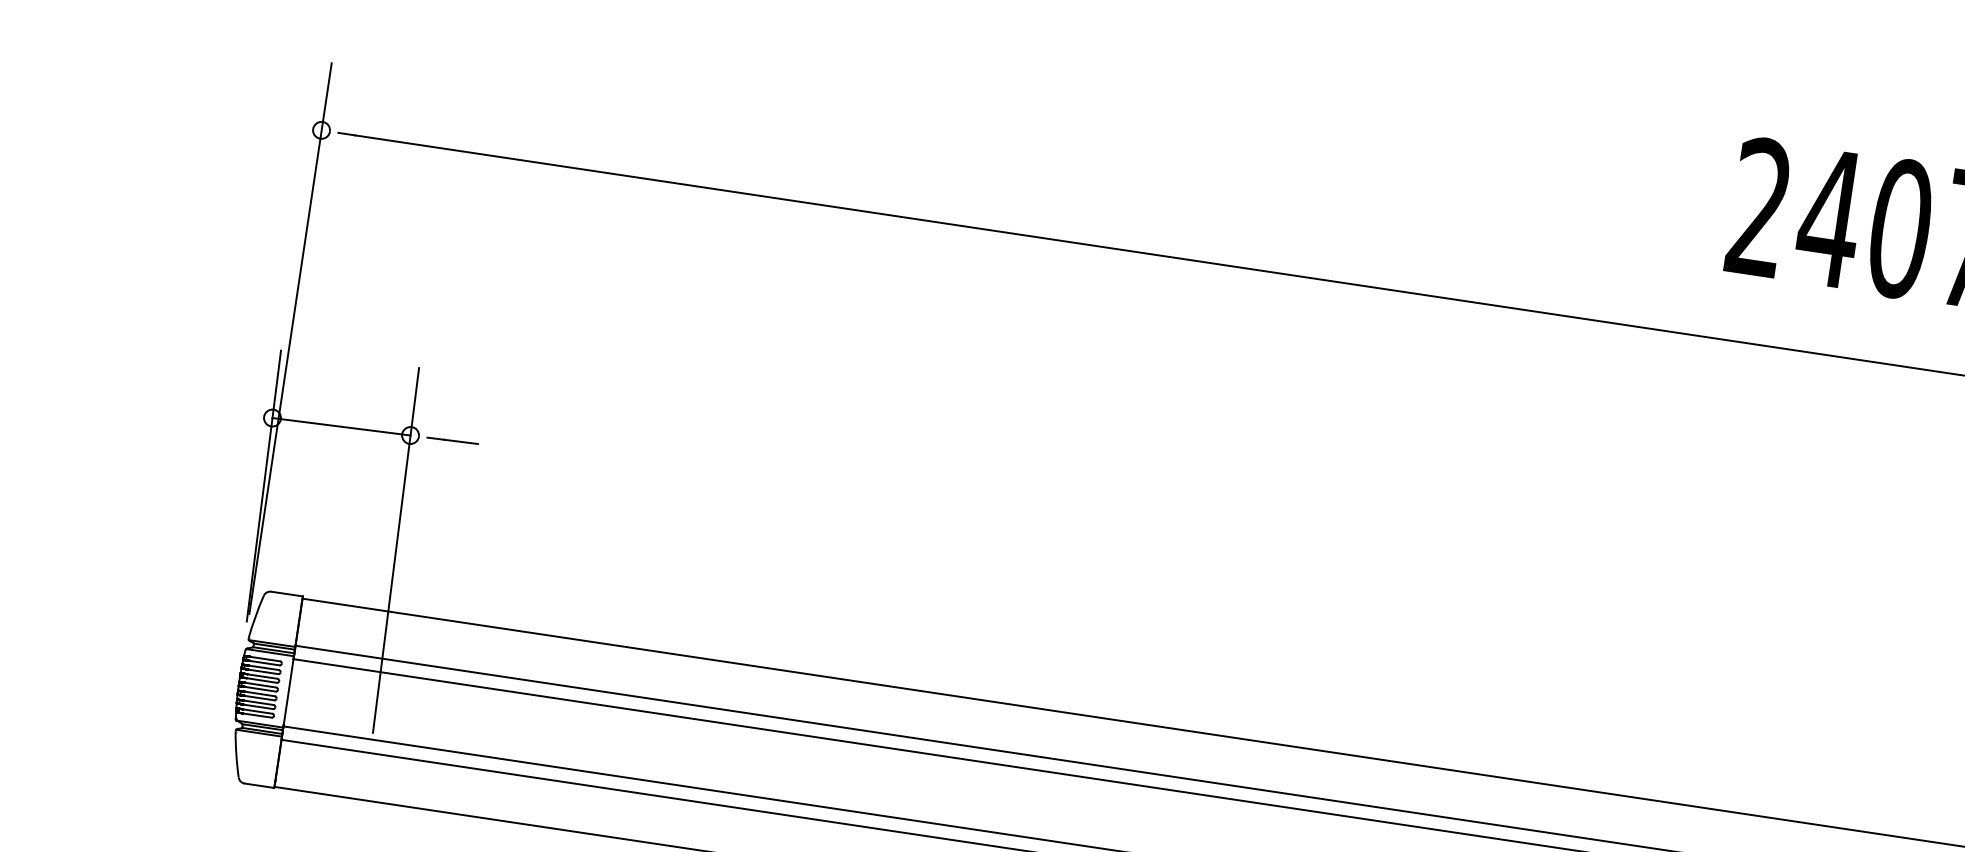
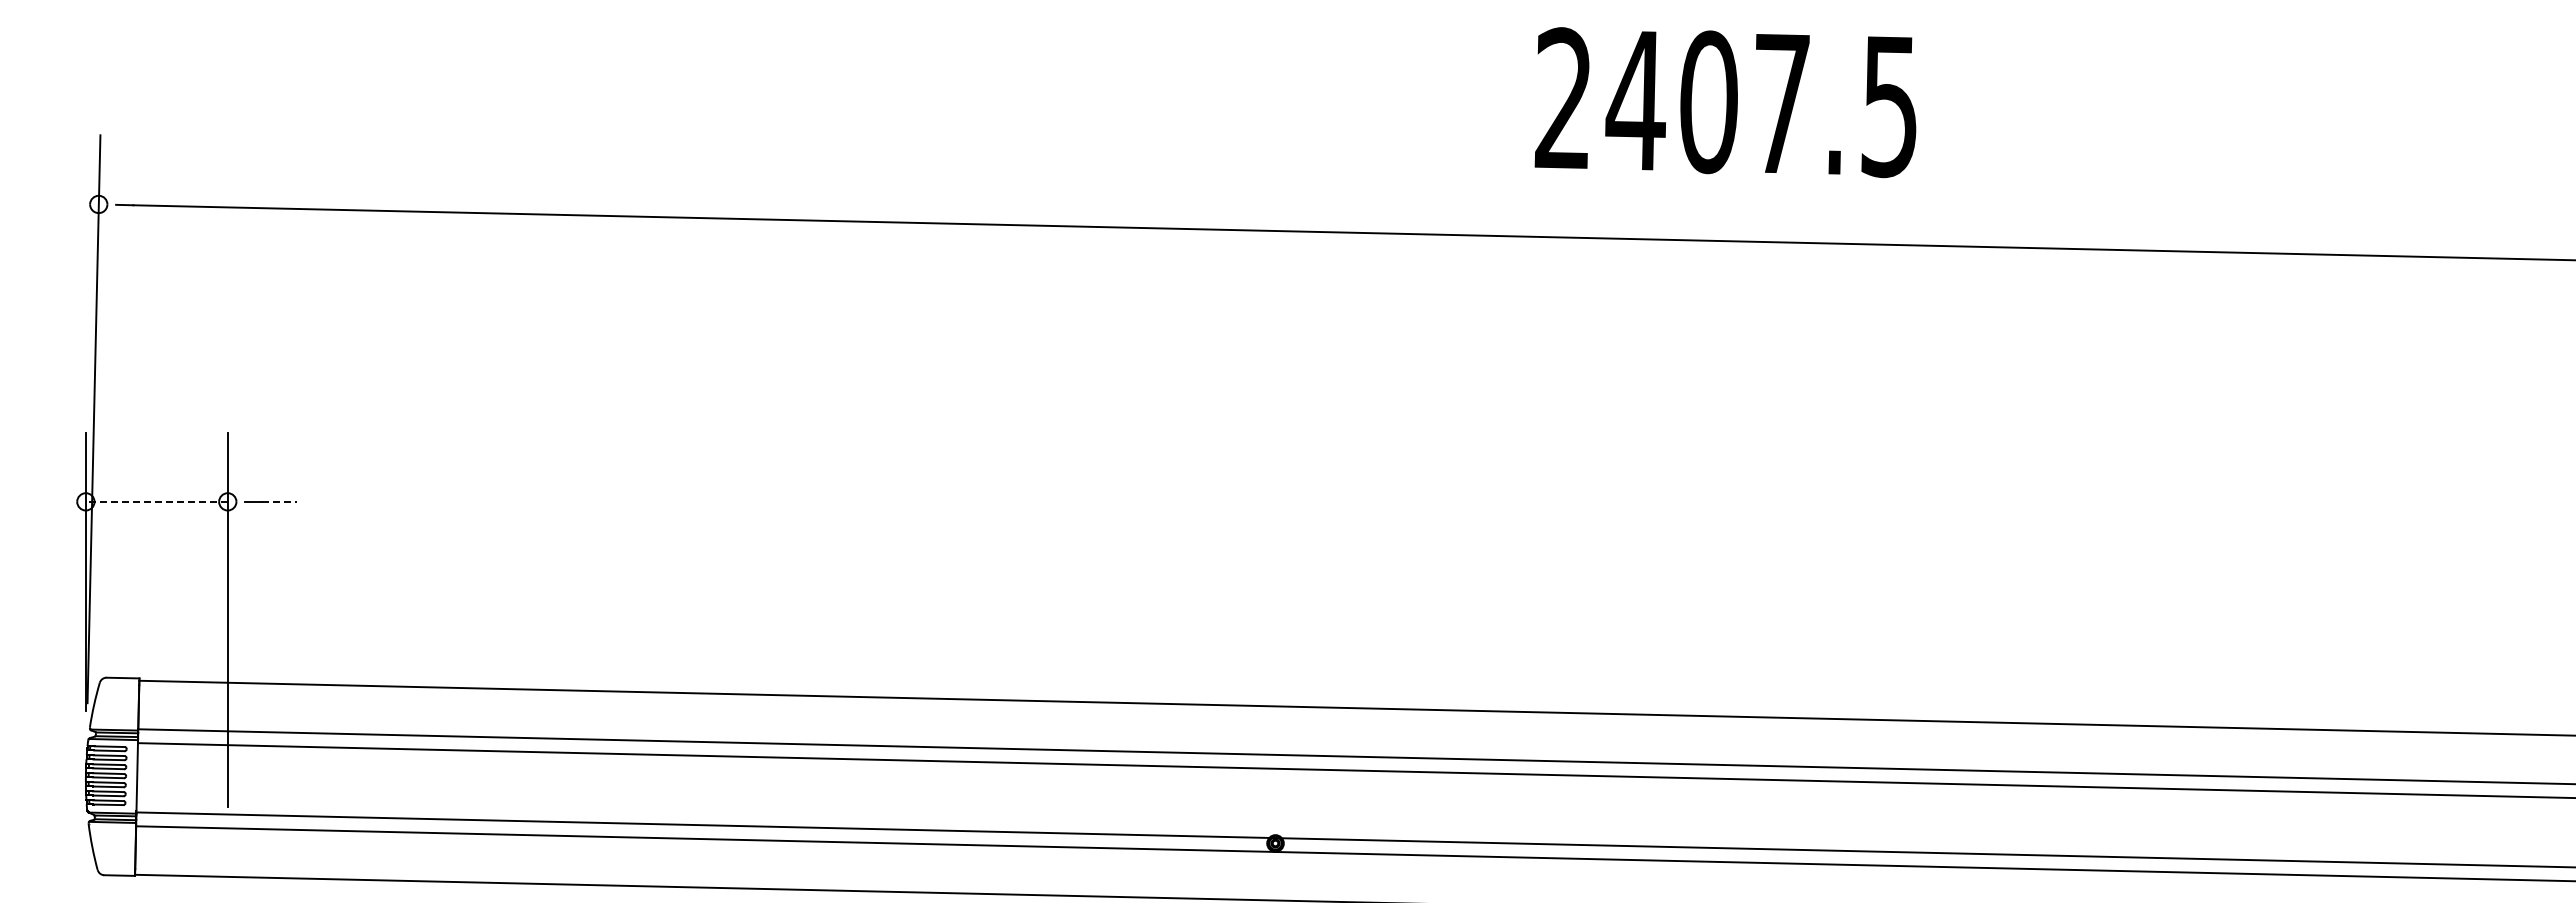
line: (341, 426) -> (156, 501), solid -> dashed
line: (461, 441) -> (280, 501), solid -> dashed

